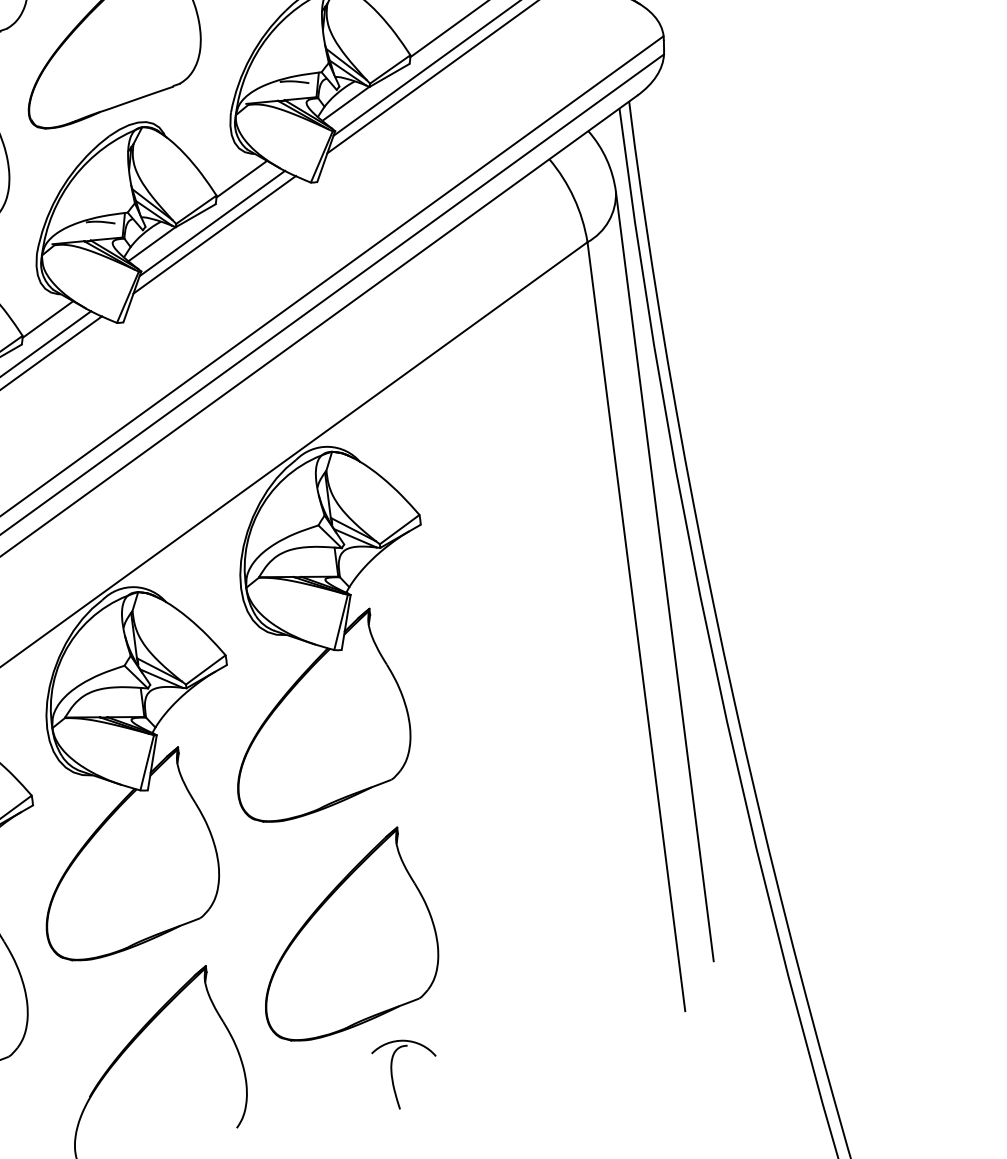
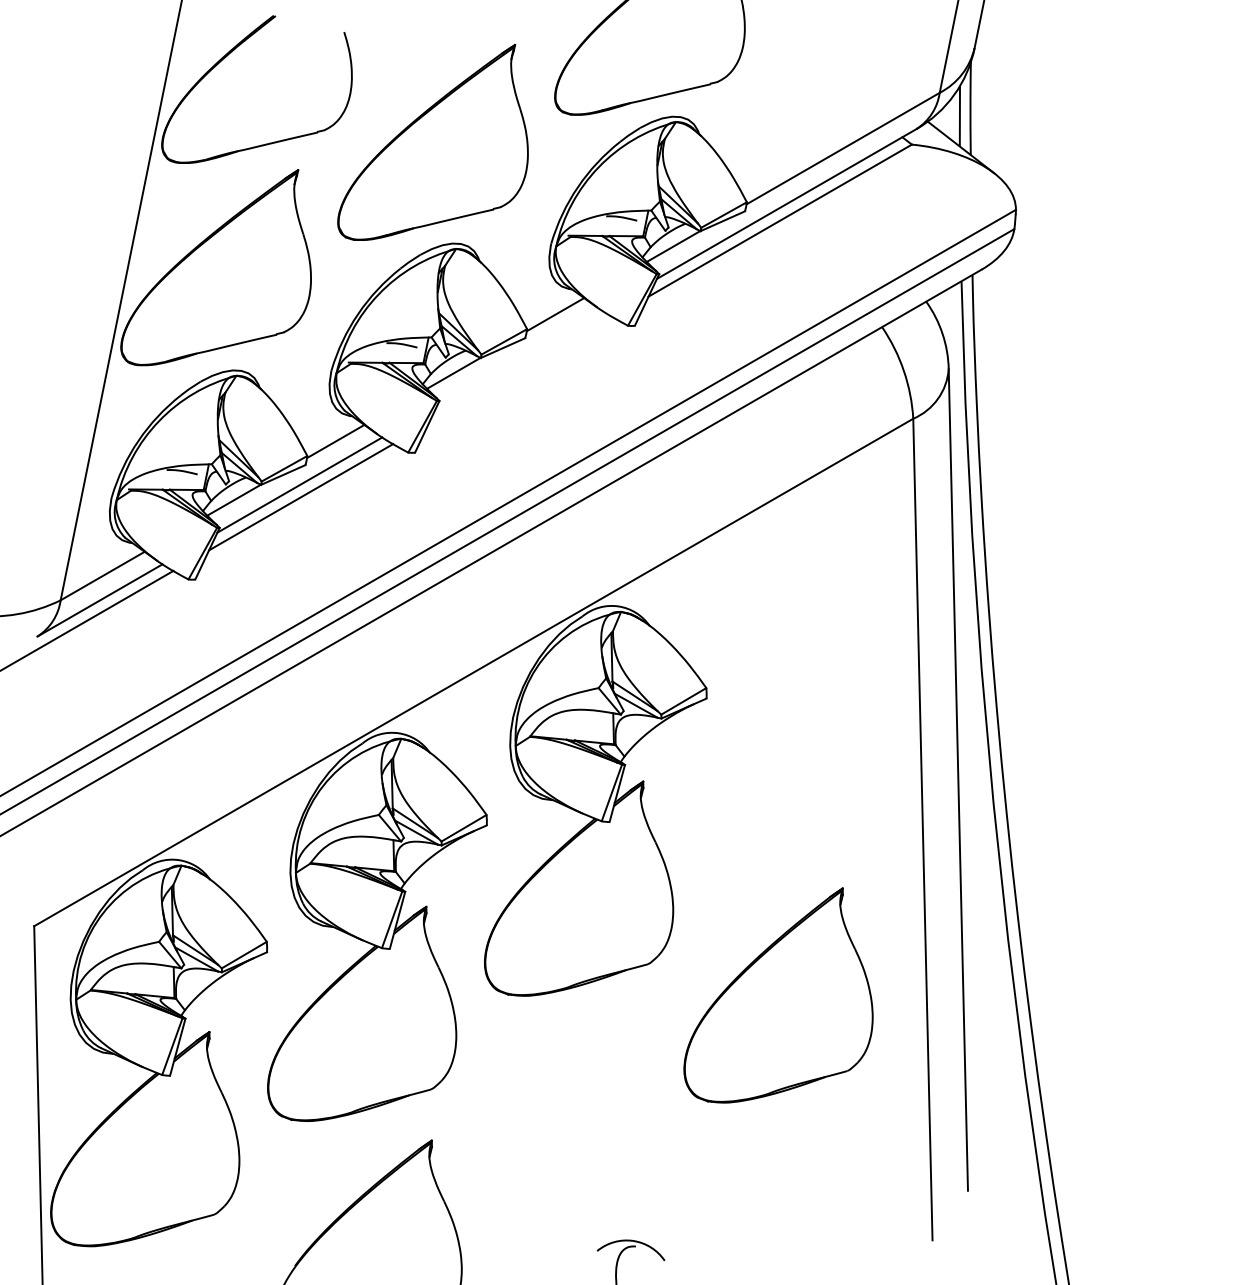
line: (212, 222) -> (519, 357), removed
line: (214, 235) -> (520, 370), removed
part: (347, 934) -> (778, 995), moved

